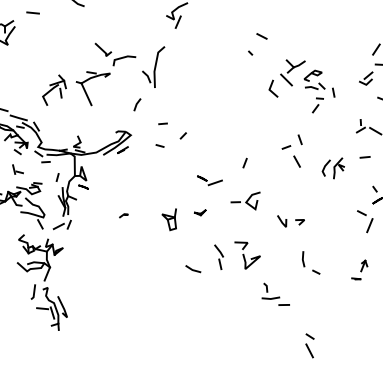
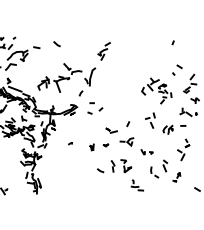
part: (257, 42) -> (177, 69), moved
part: (169, 220) -> (91, 147), size x0.62
part: (310, 344) -> (165, 165), moved

